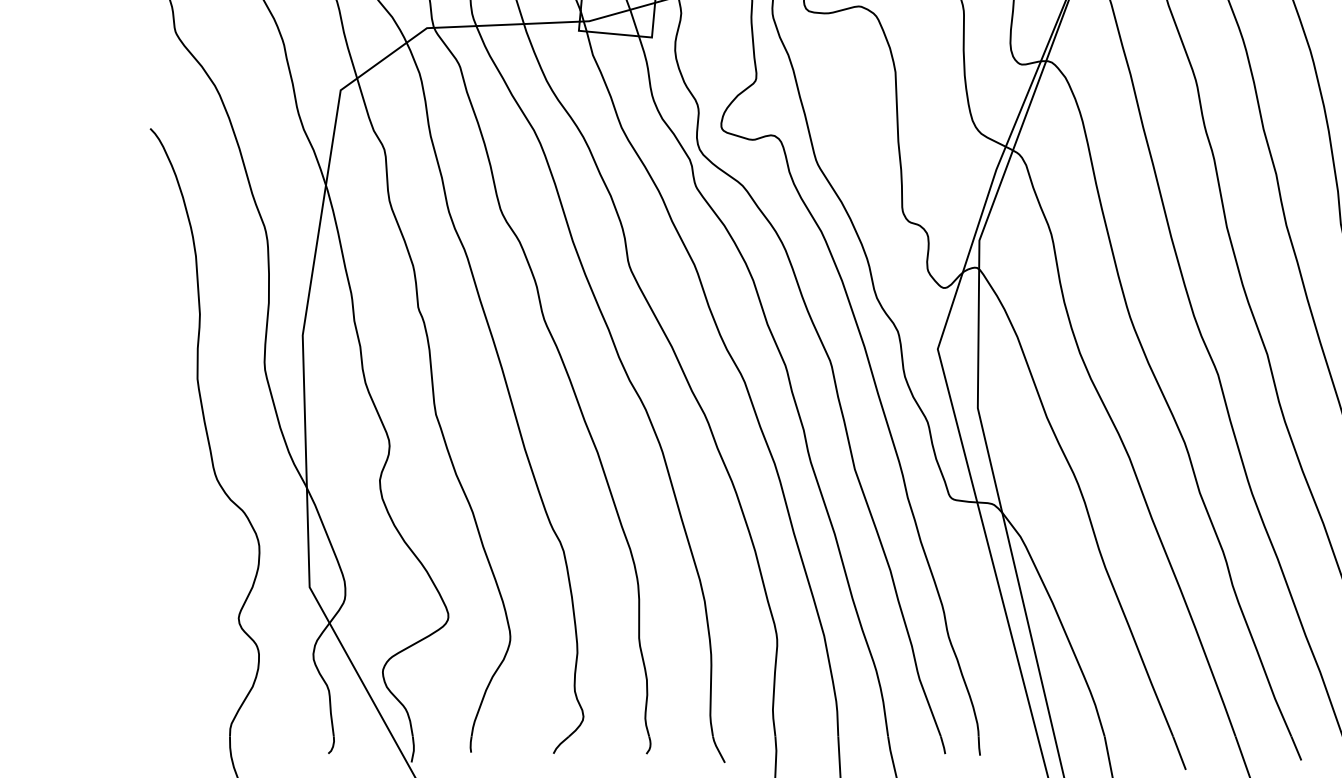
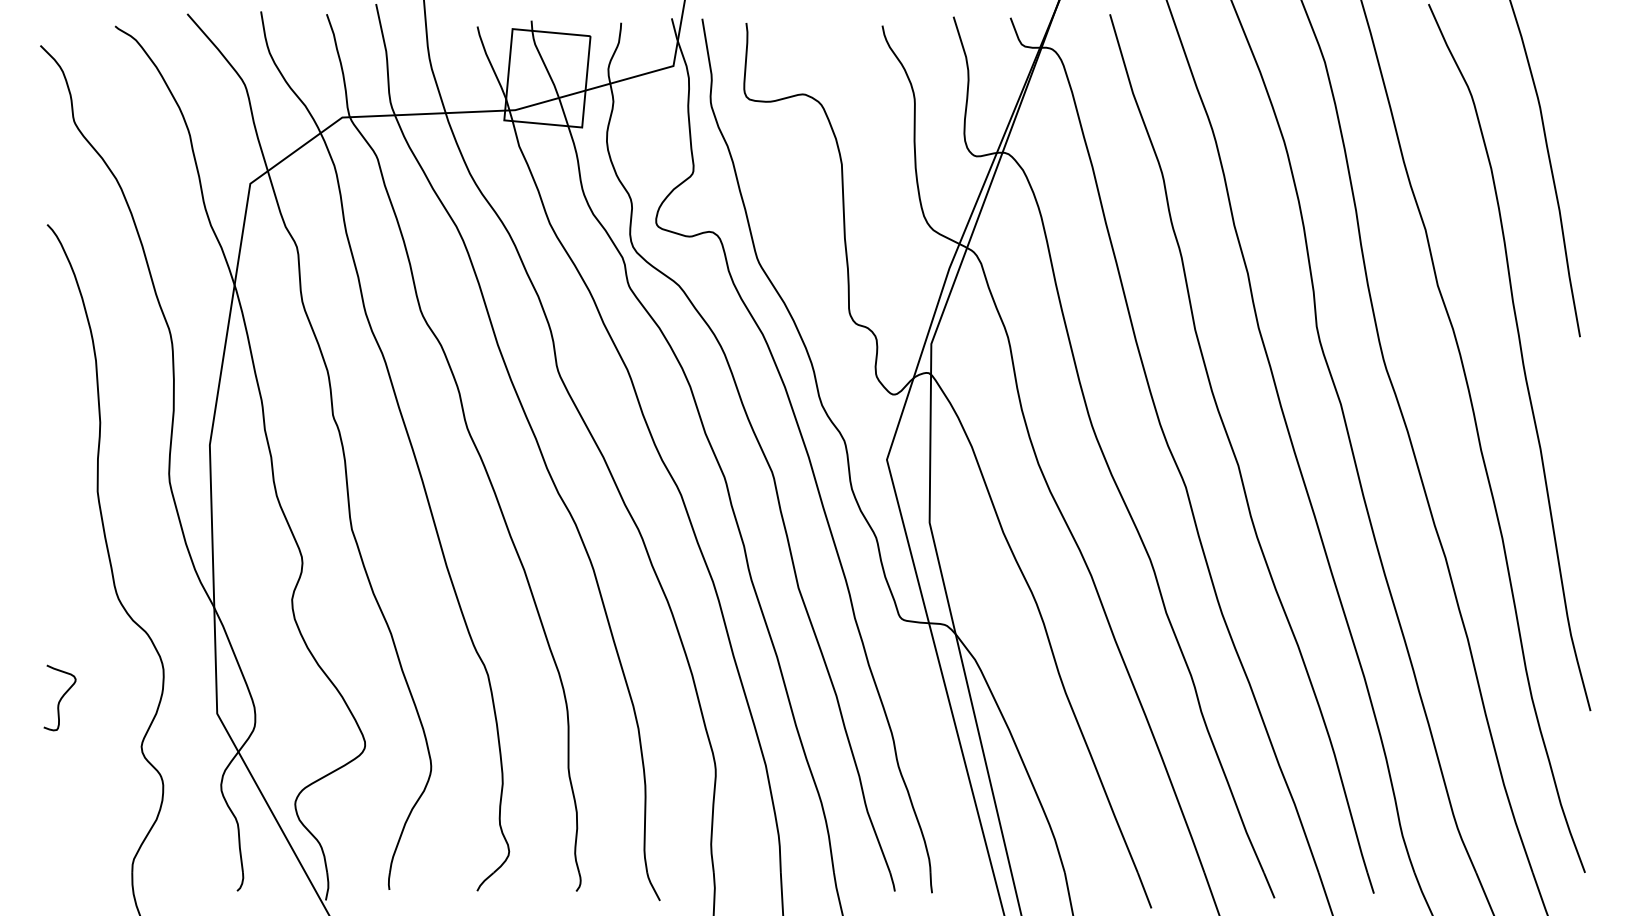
curve: (162, 572) -> (60, 697), added

